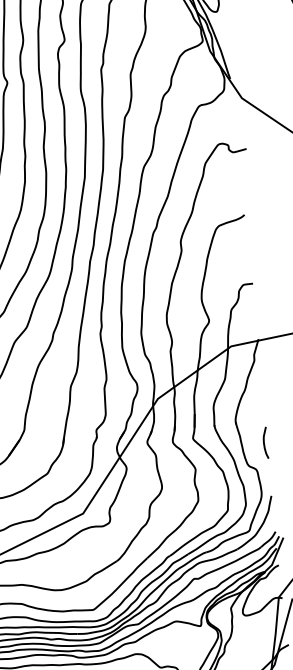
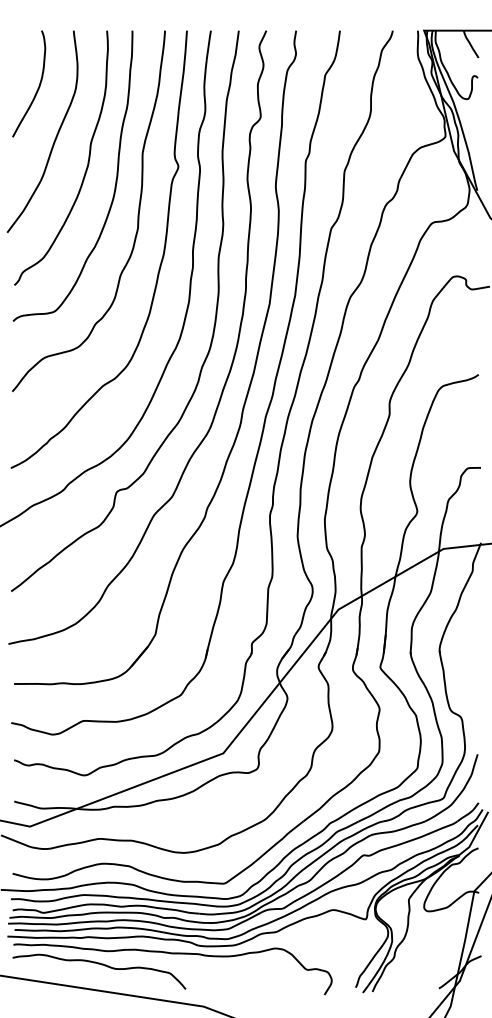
curve: (264, 442) -> (475, 682), removed

